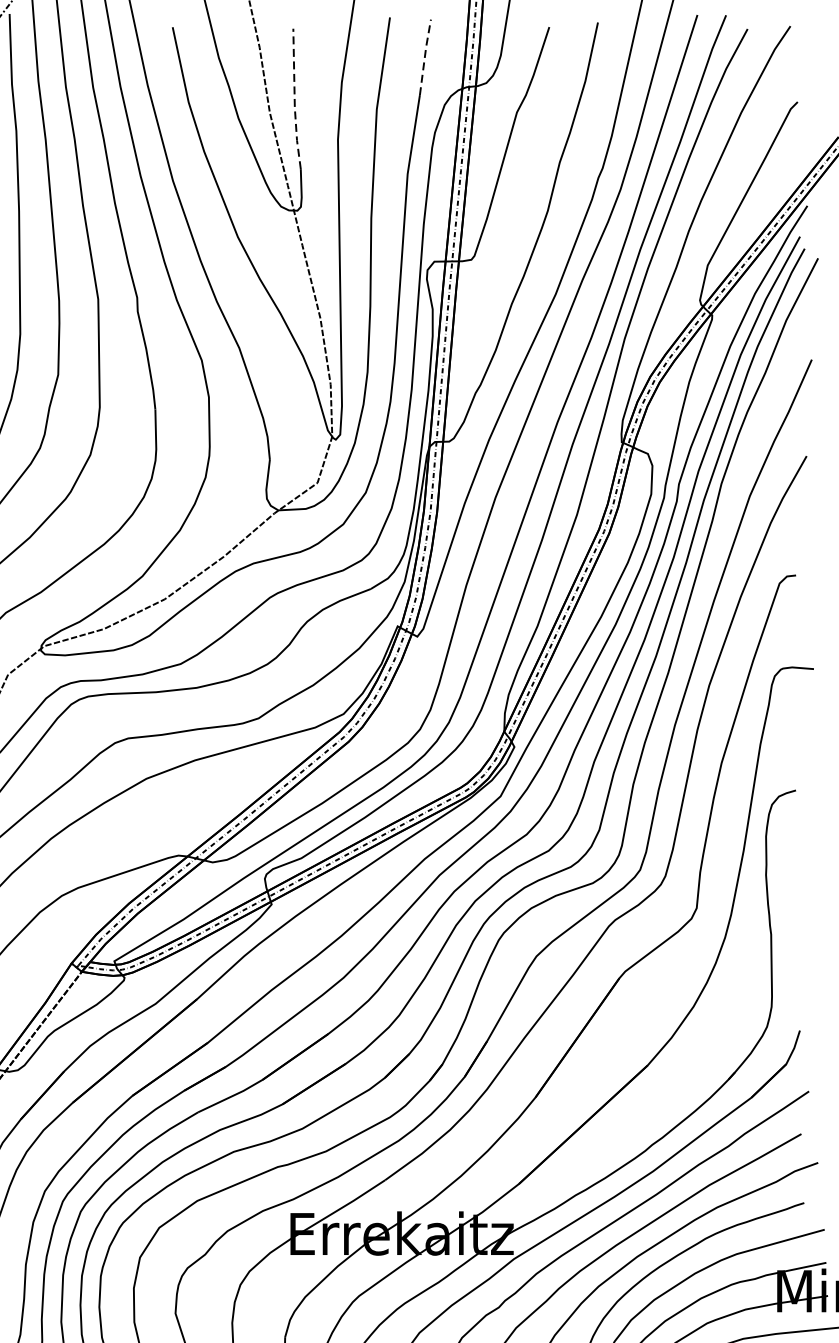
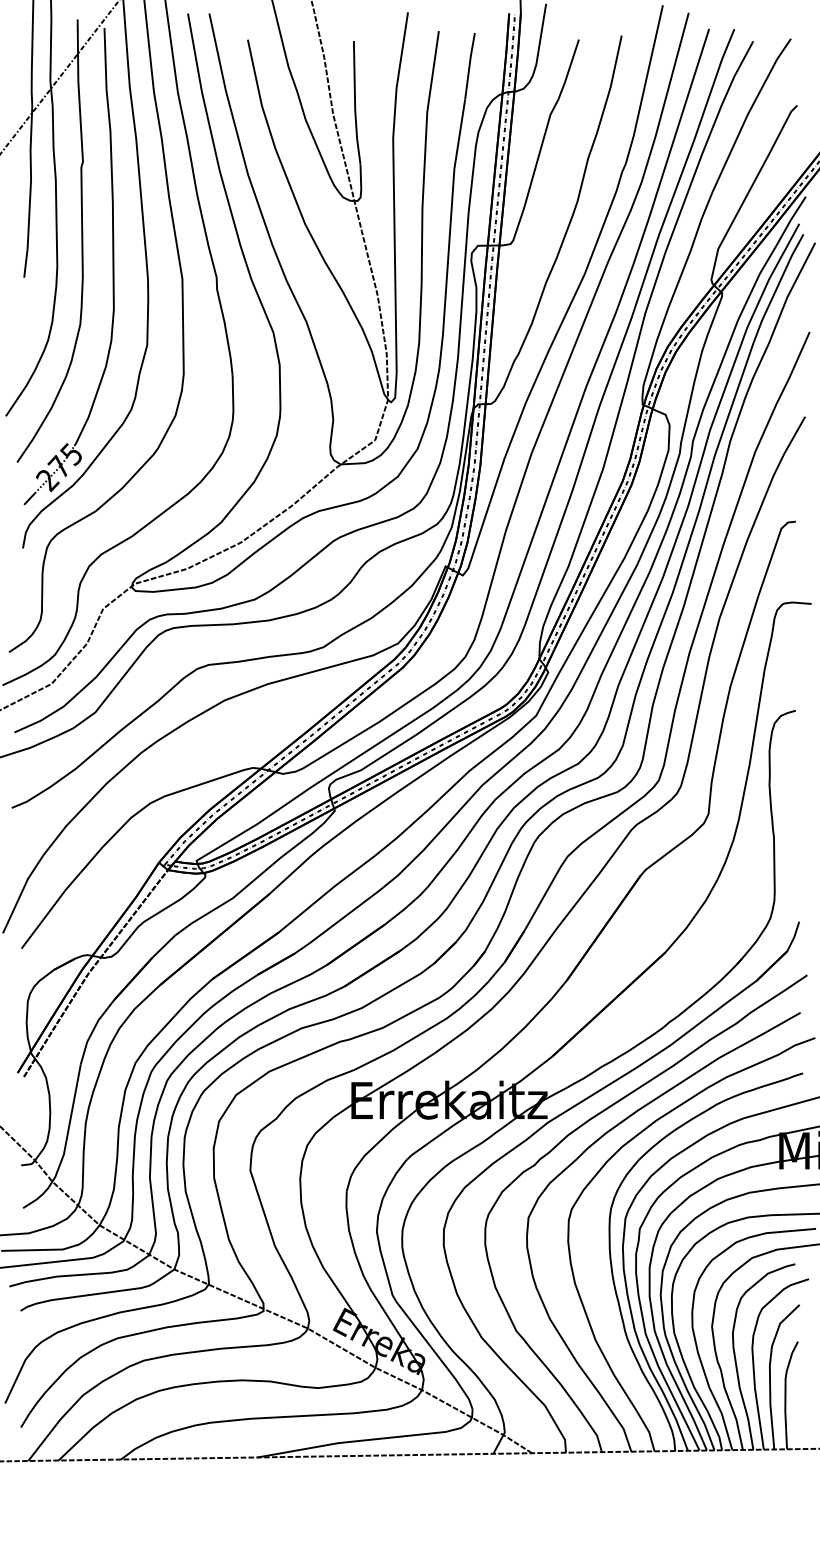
line: (424, 56) -> (469, 65), dashed -> solid
line: (295, 99) -> (355, 103), dashed -> solid

